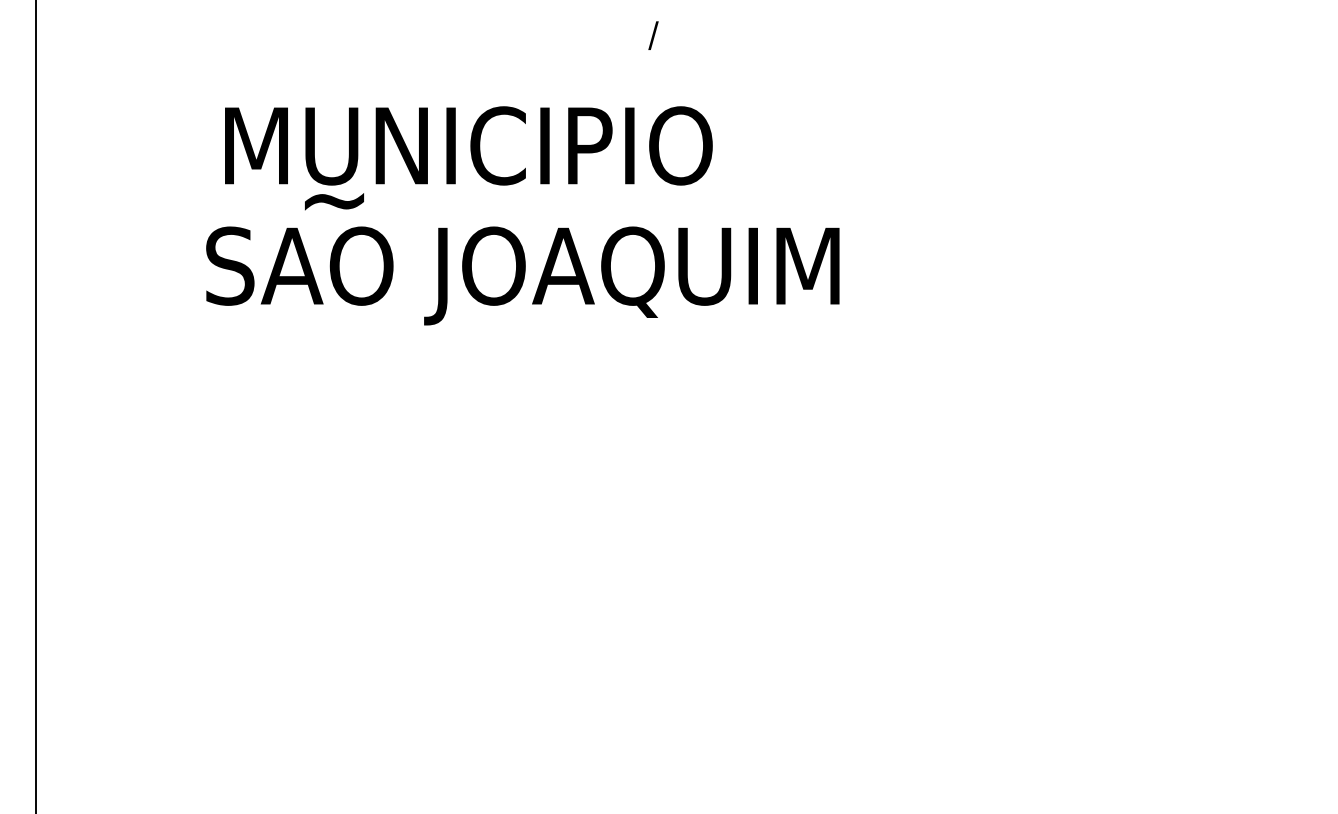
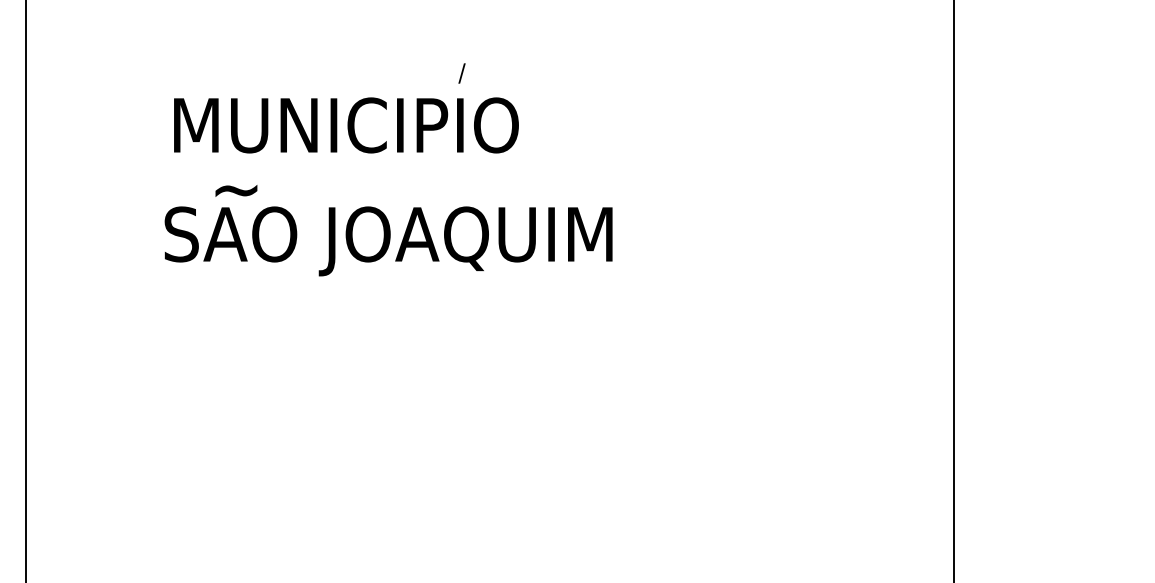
text: (468, 145) -> (346, 125), moved
text: (522, 276) -> (388, 241), moved

